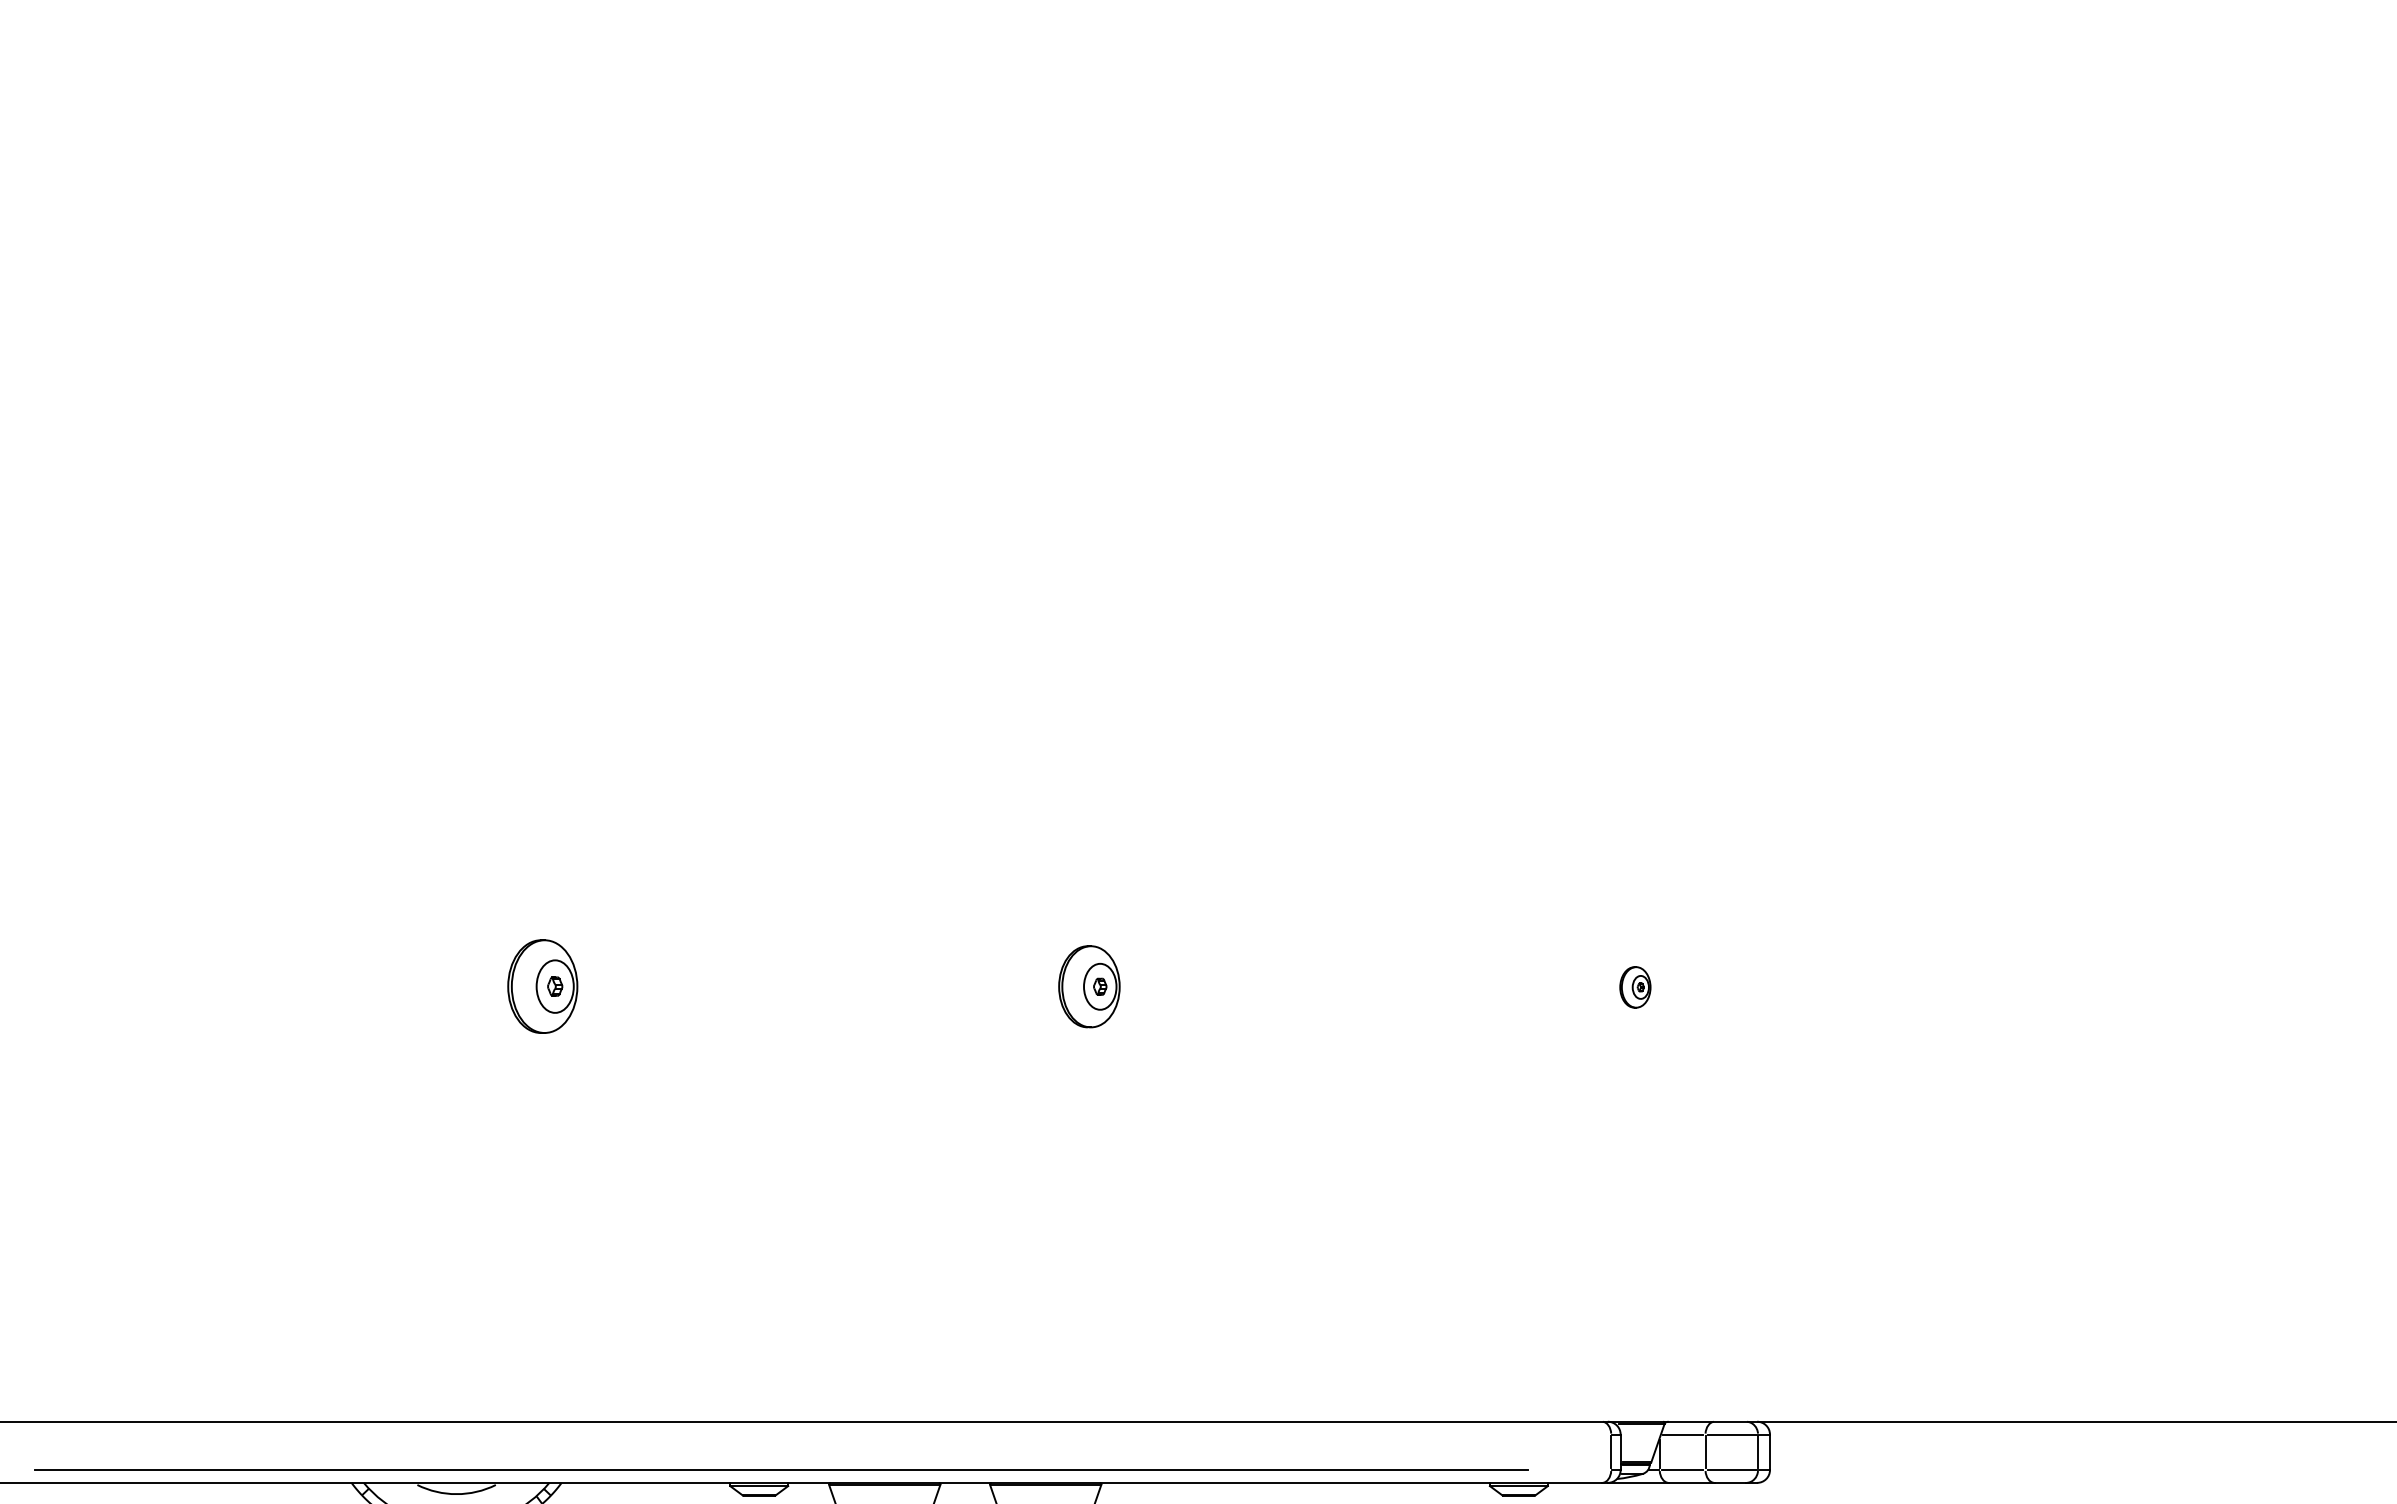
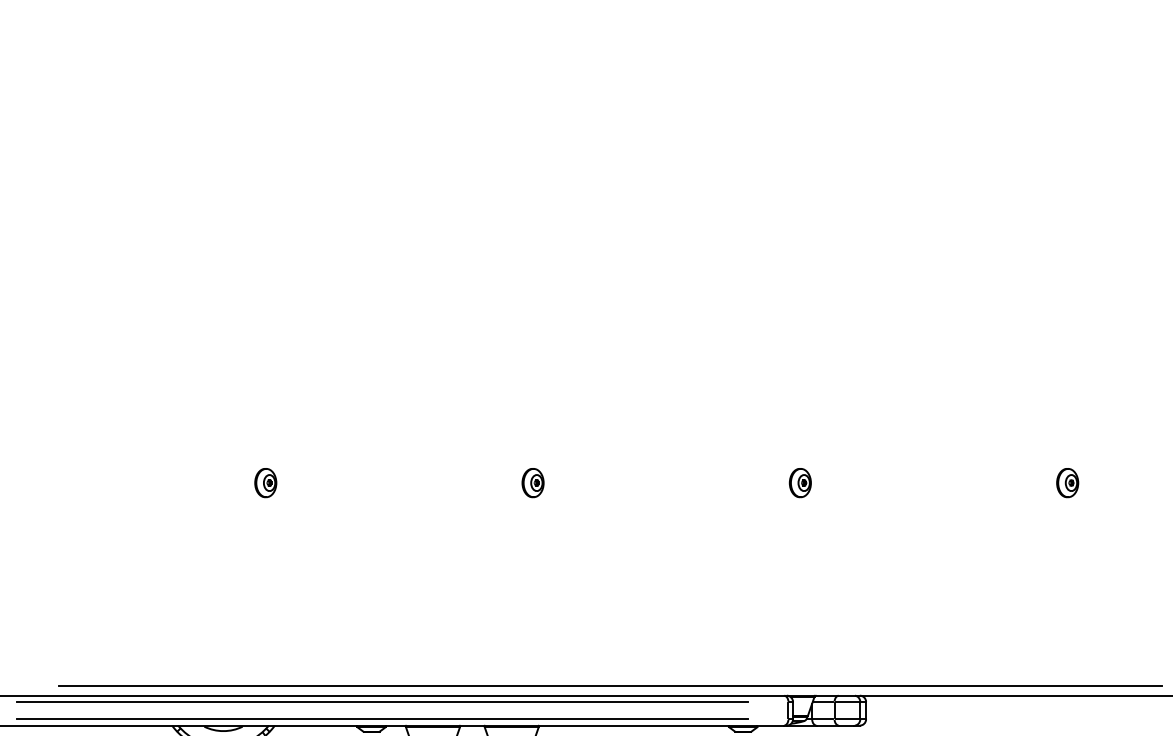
part: (542, 988) -> (265, 483), size x0.62
part: (1088, 988) -> (532, 483), size x0.71
part: (1633, 988) -> (799, 483), size x1.43
part: (2181, 988) -> (1067, 483), added
line: (1247, 1402) -> (610, 686), added
line: (781, 1433) -> (382, 701), added

